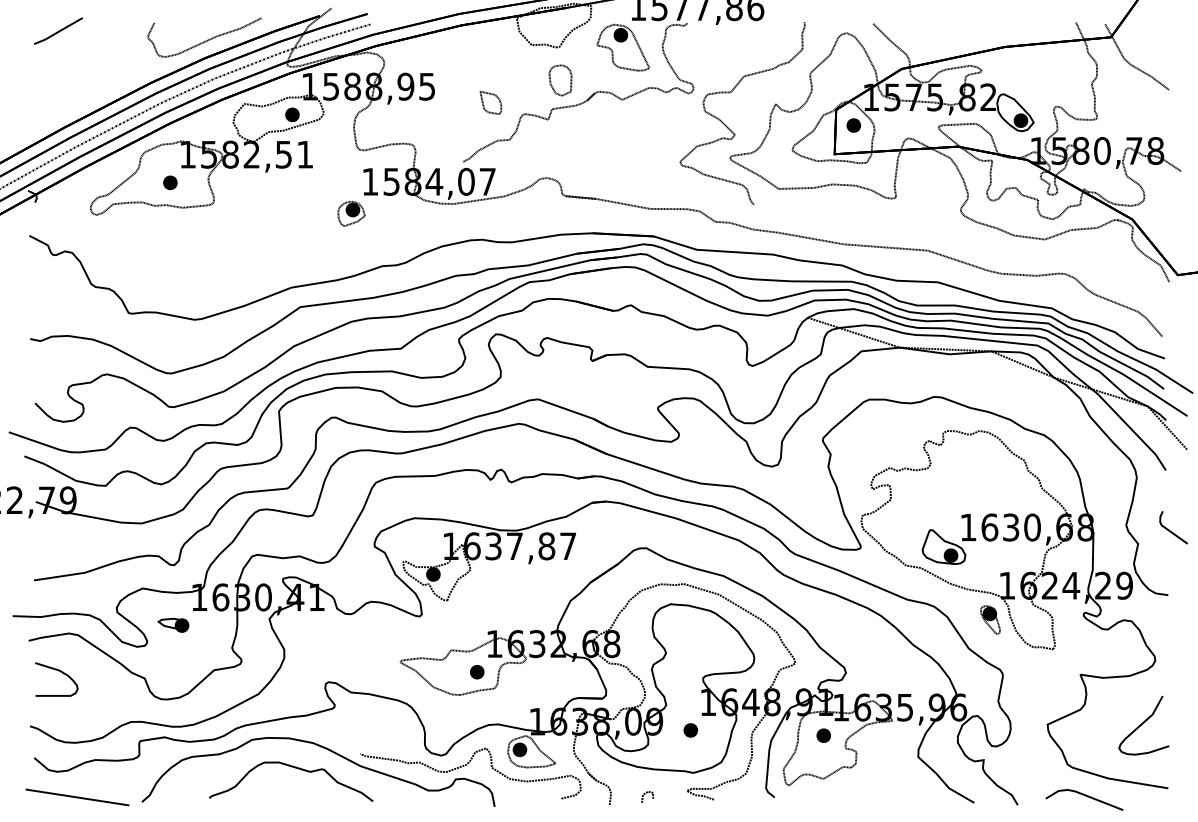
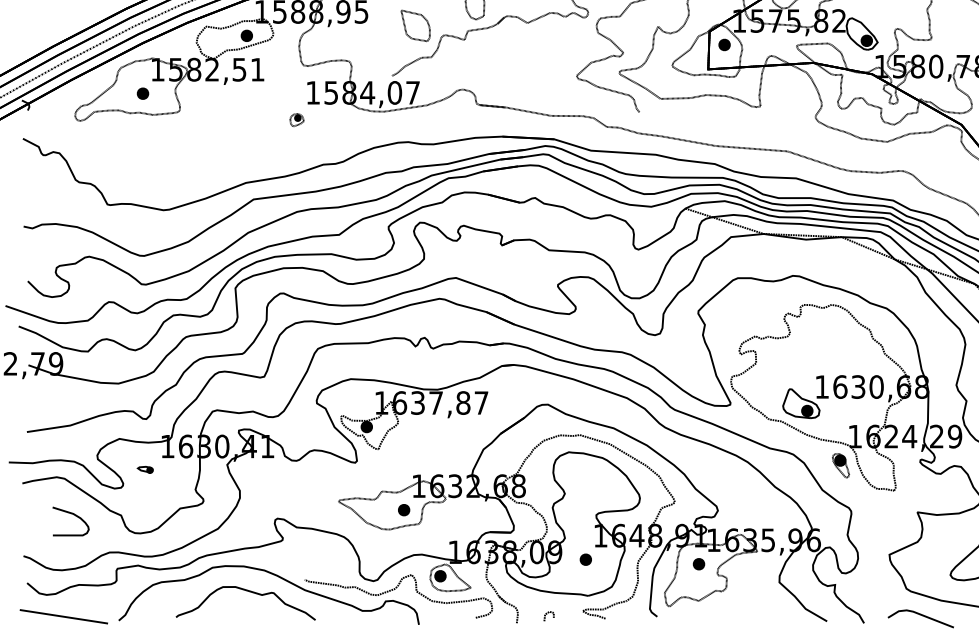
part: (490, 102) -> (415, 25), size x1.6
part: (351, 213) -> (297, 119), size x0.6
part: (173, 624) -> (145, 469), size x0.6
curve: (60, 672) -> (74, 515), moved

